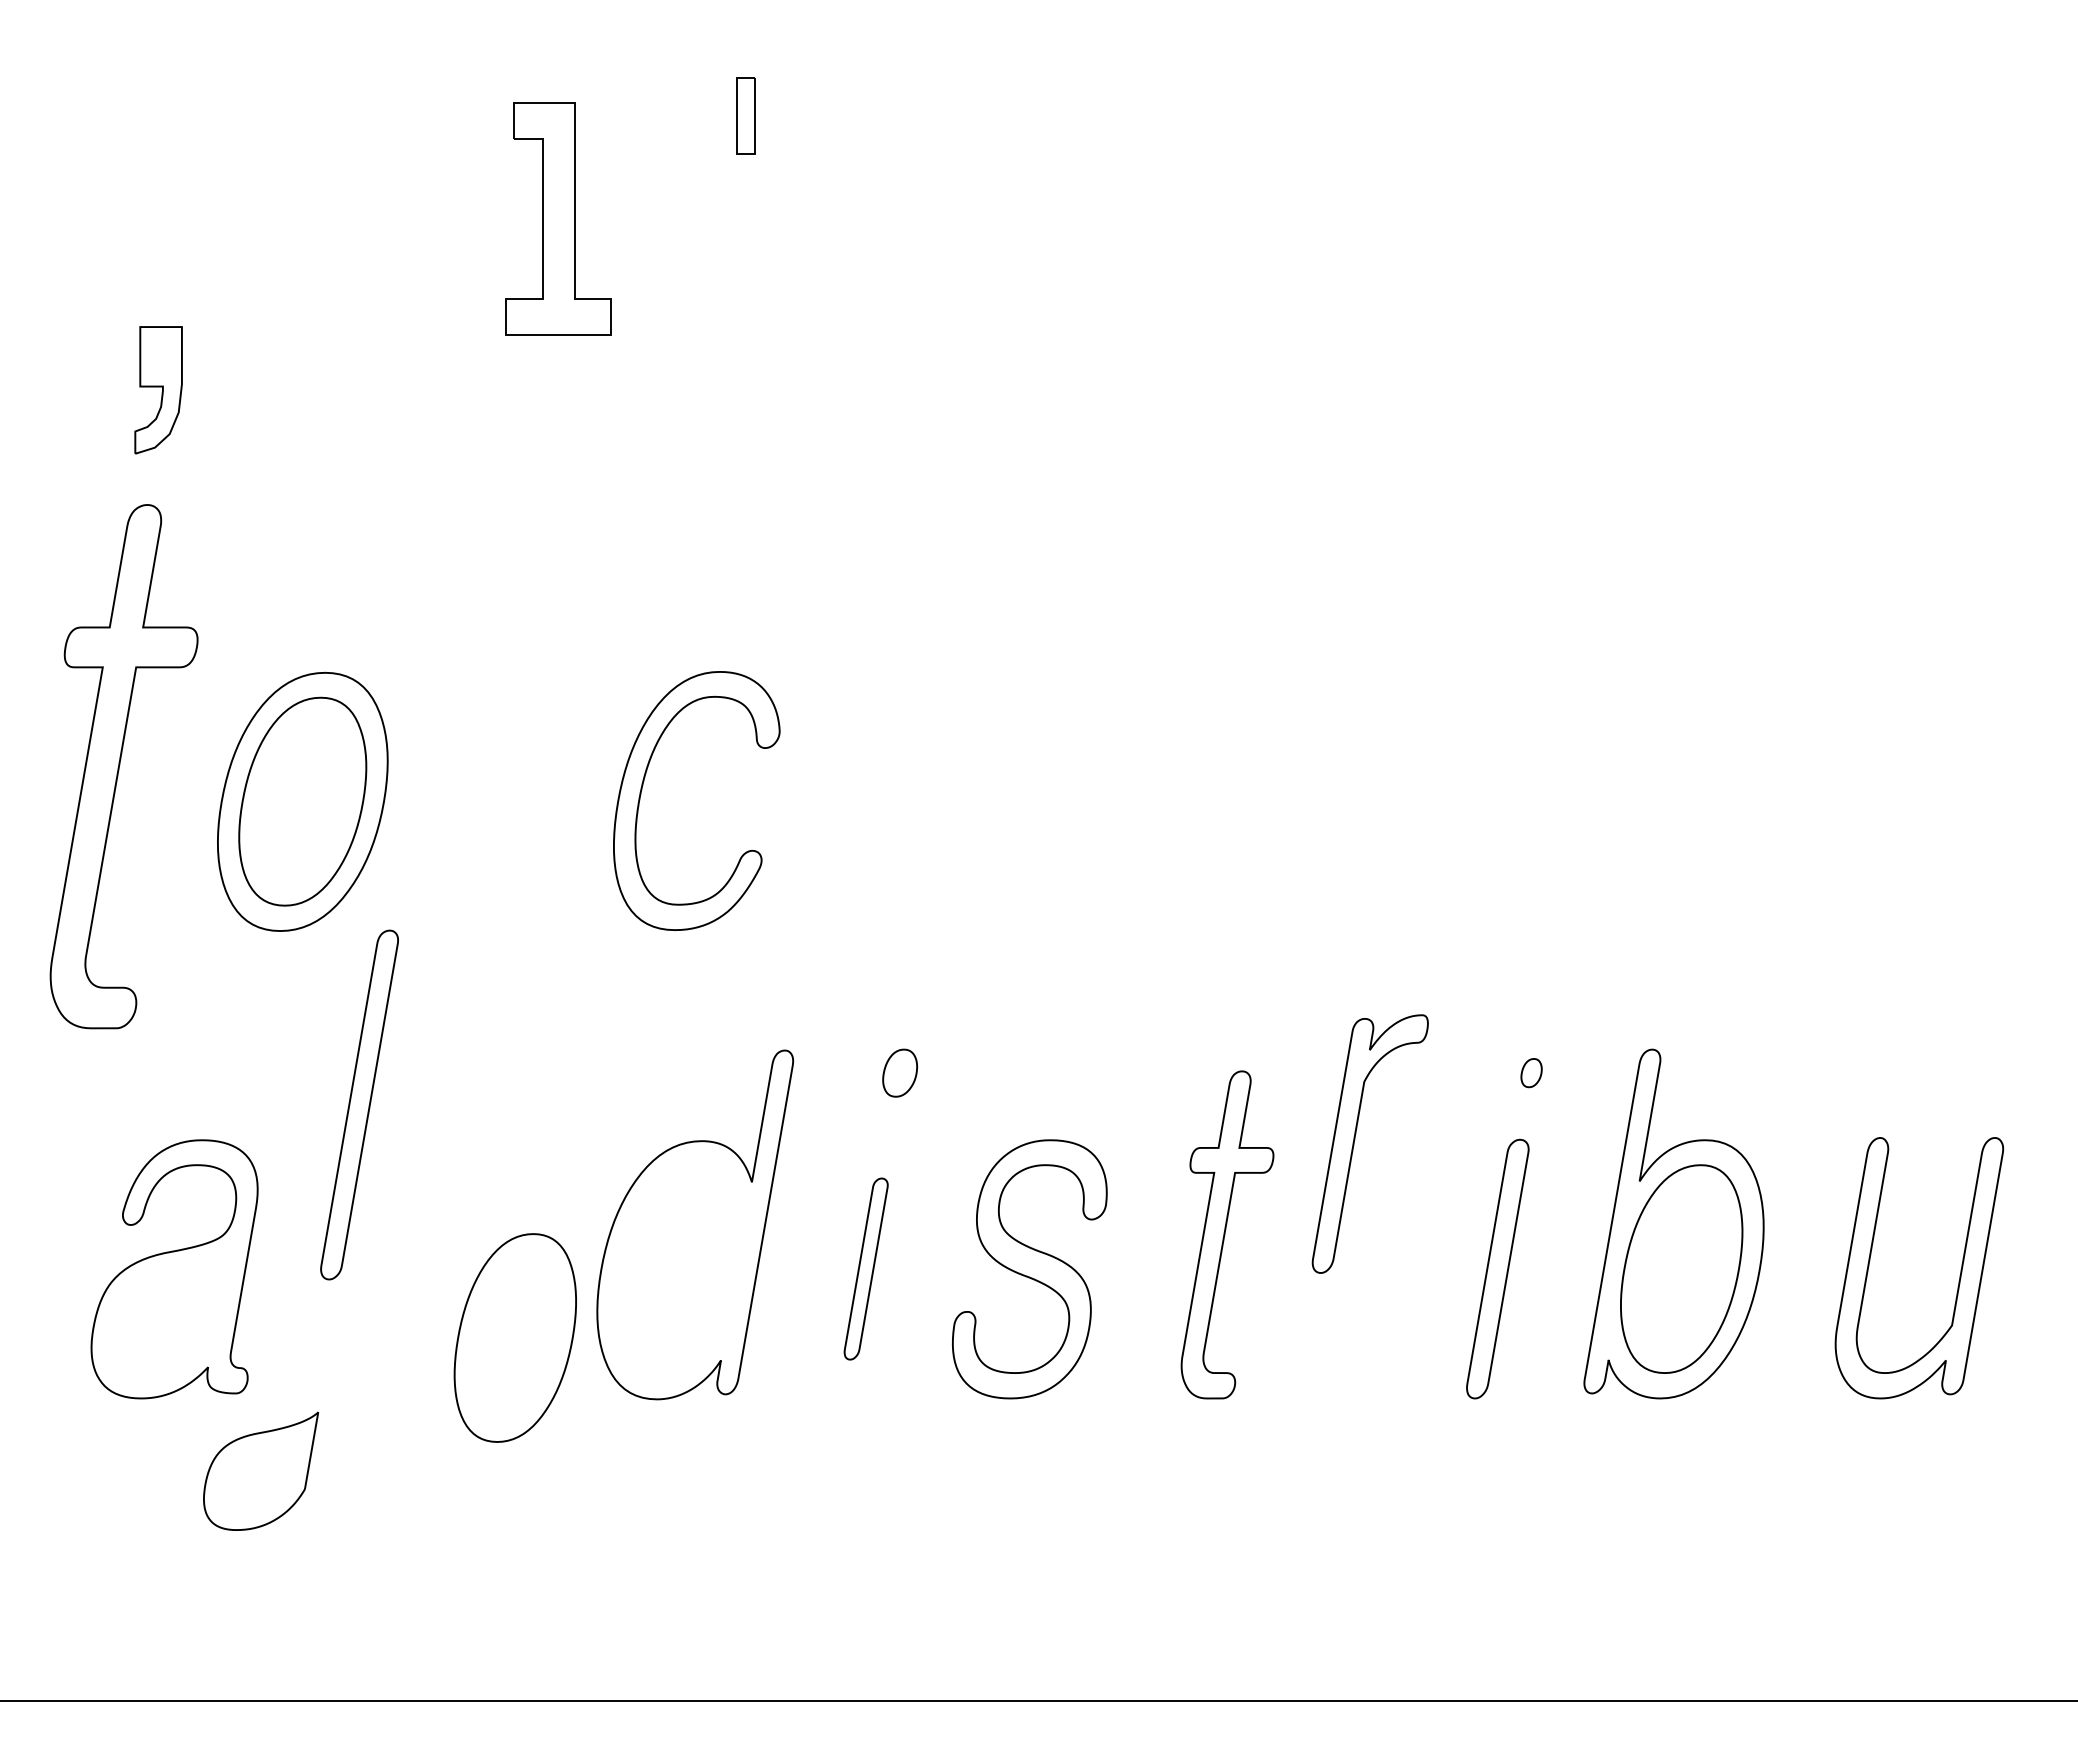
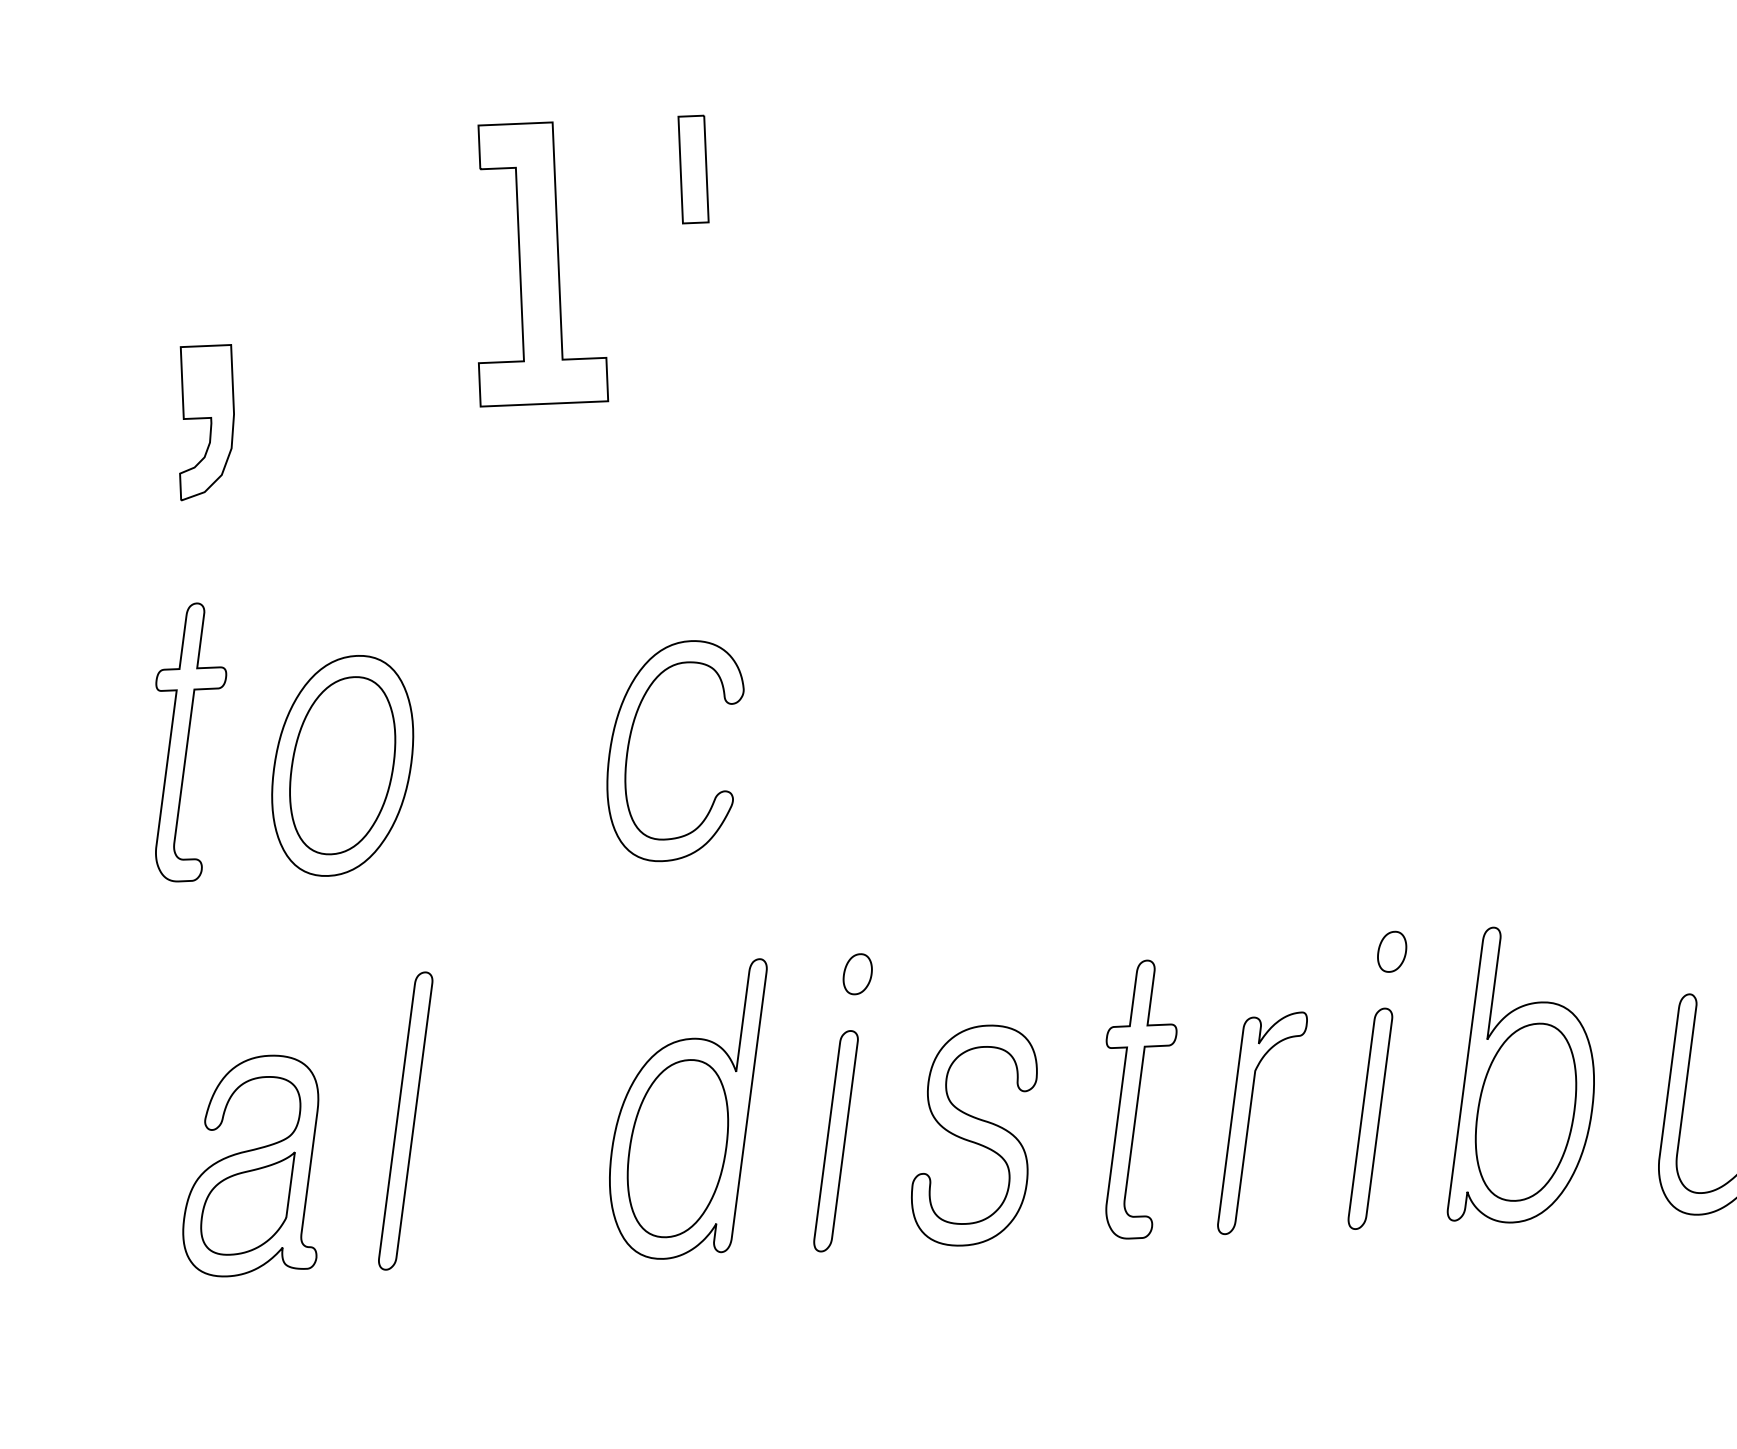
part: (745, 115) -> (692, 169), size x1.67
part: (558, 218) -> (538, 263), size x1.43
part: (158, 390) -> (206, 422), size x1.43
part: (123, 766) -> (189, 742), size x0.62
part: (1531, 1072) -> (1391, 951), size x1.67
part: (359, 1104) -> (405, 1120), moved
part: (1355, 1139) -> (1249, 1119), moved
part: (865, 1268) -> (835, 1140), size x1.43
part: (514, 1337) -> (677, 1148), moved
part: (261, 1470) -> (248, 1203), moved

